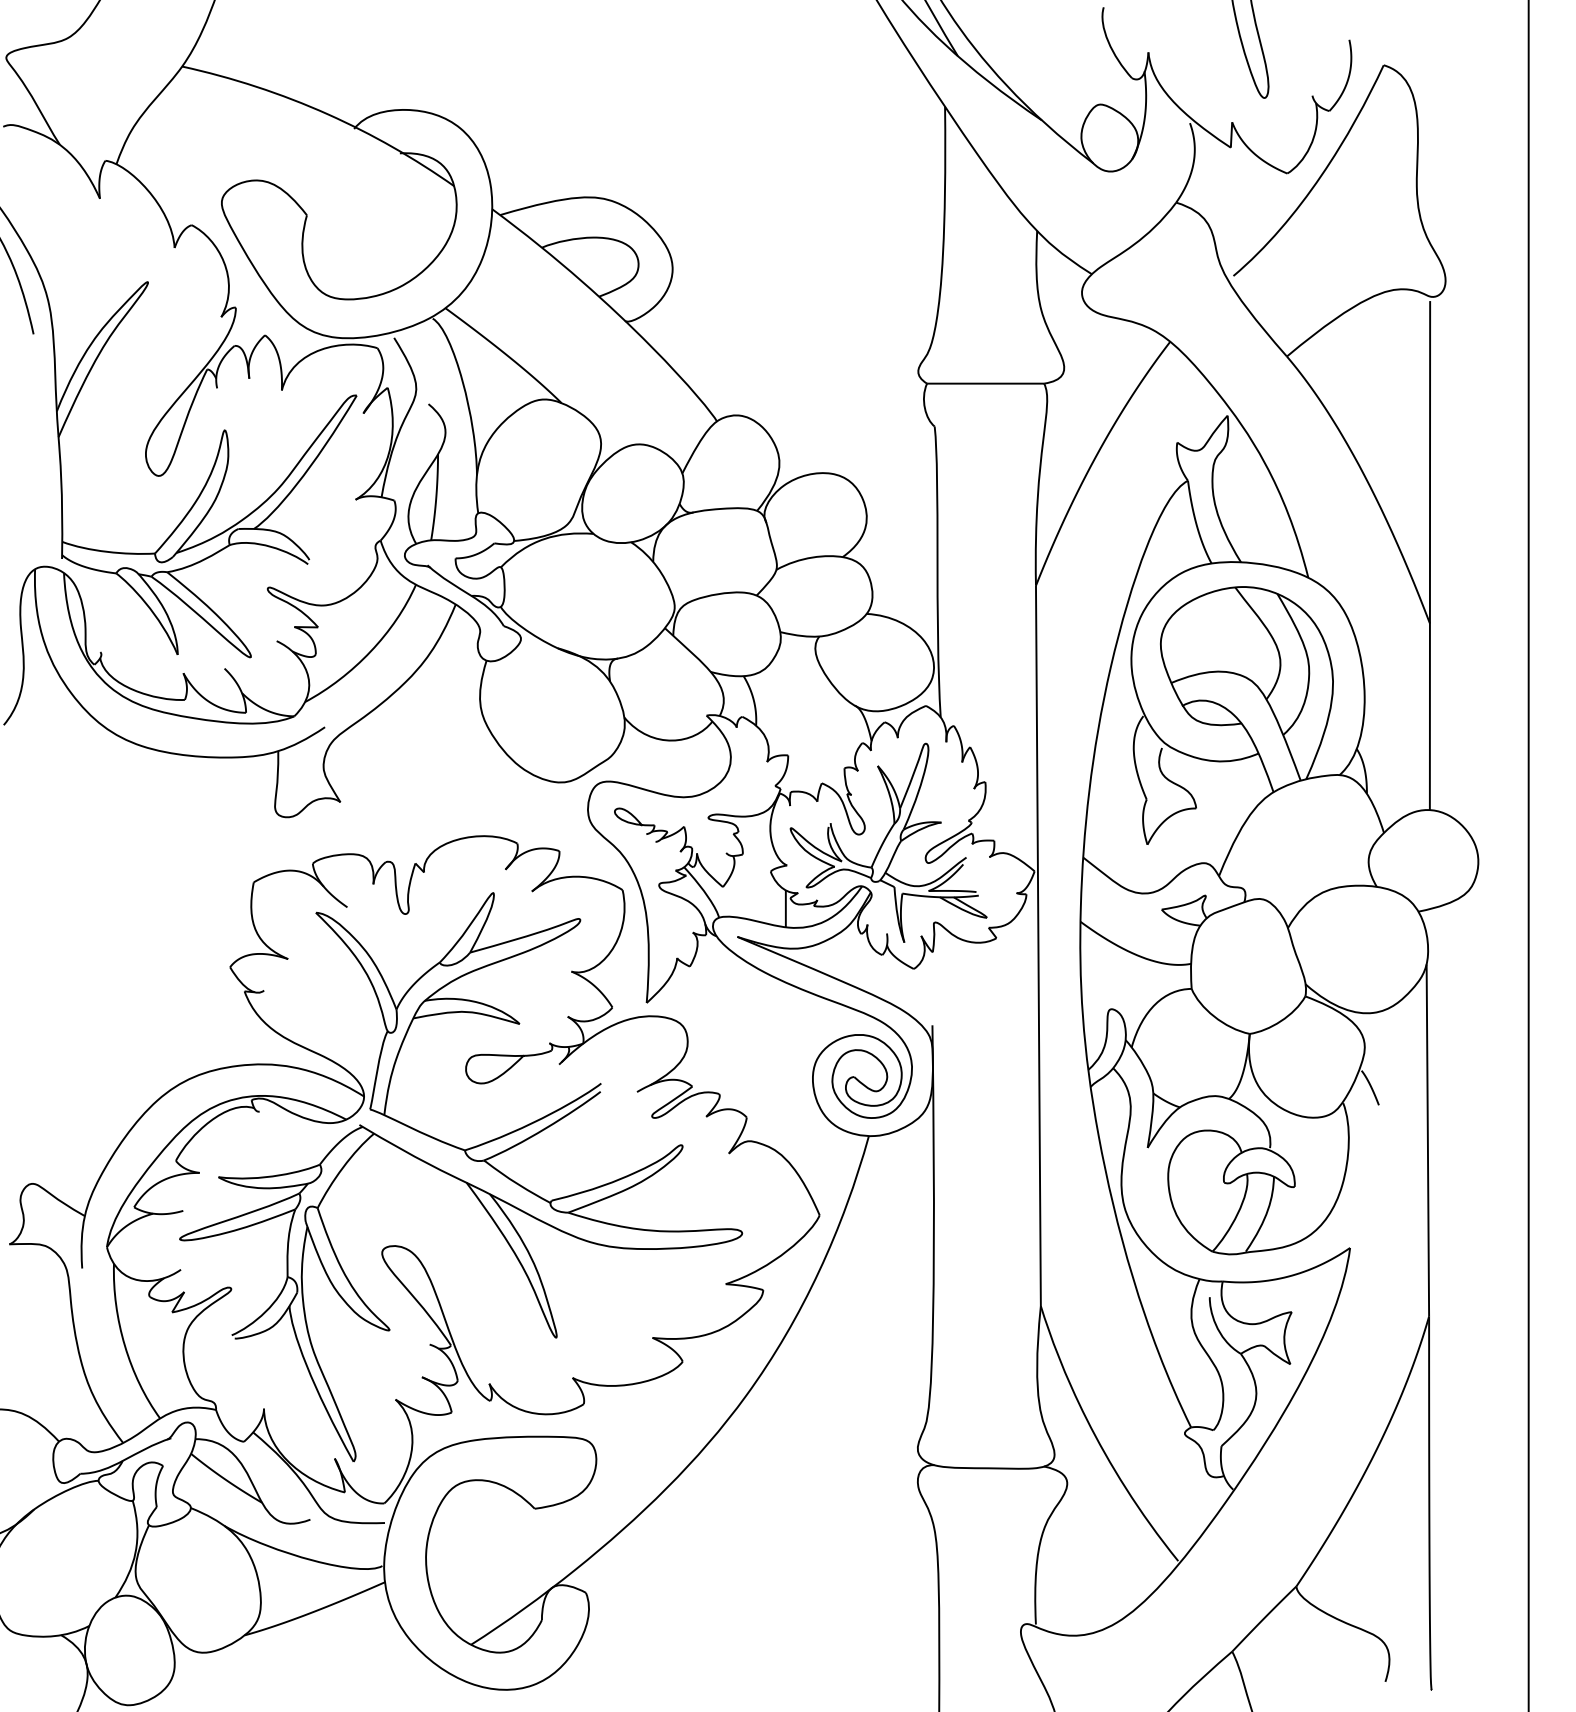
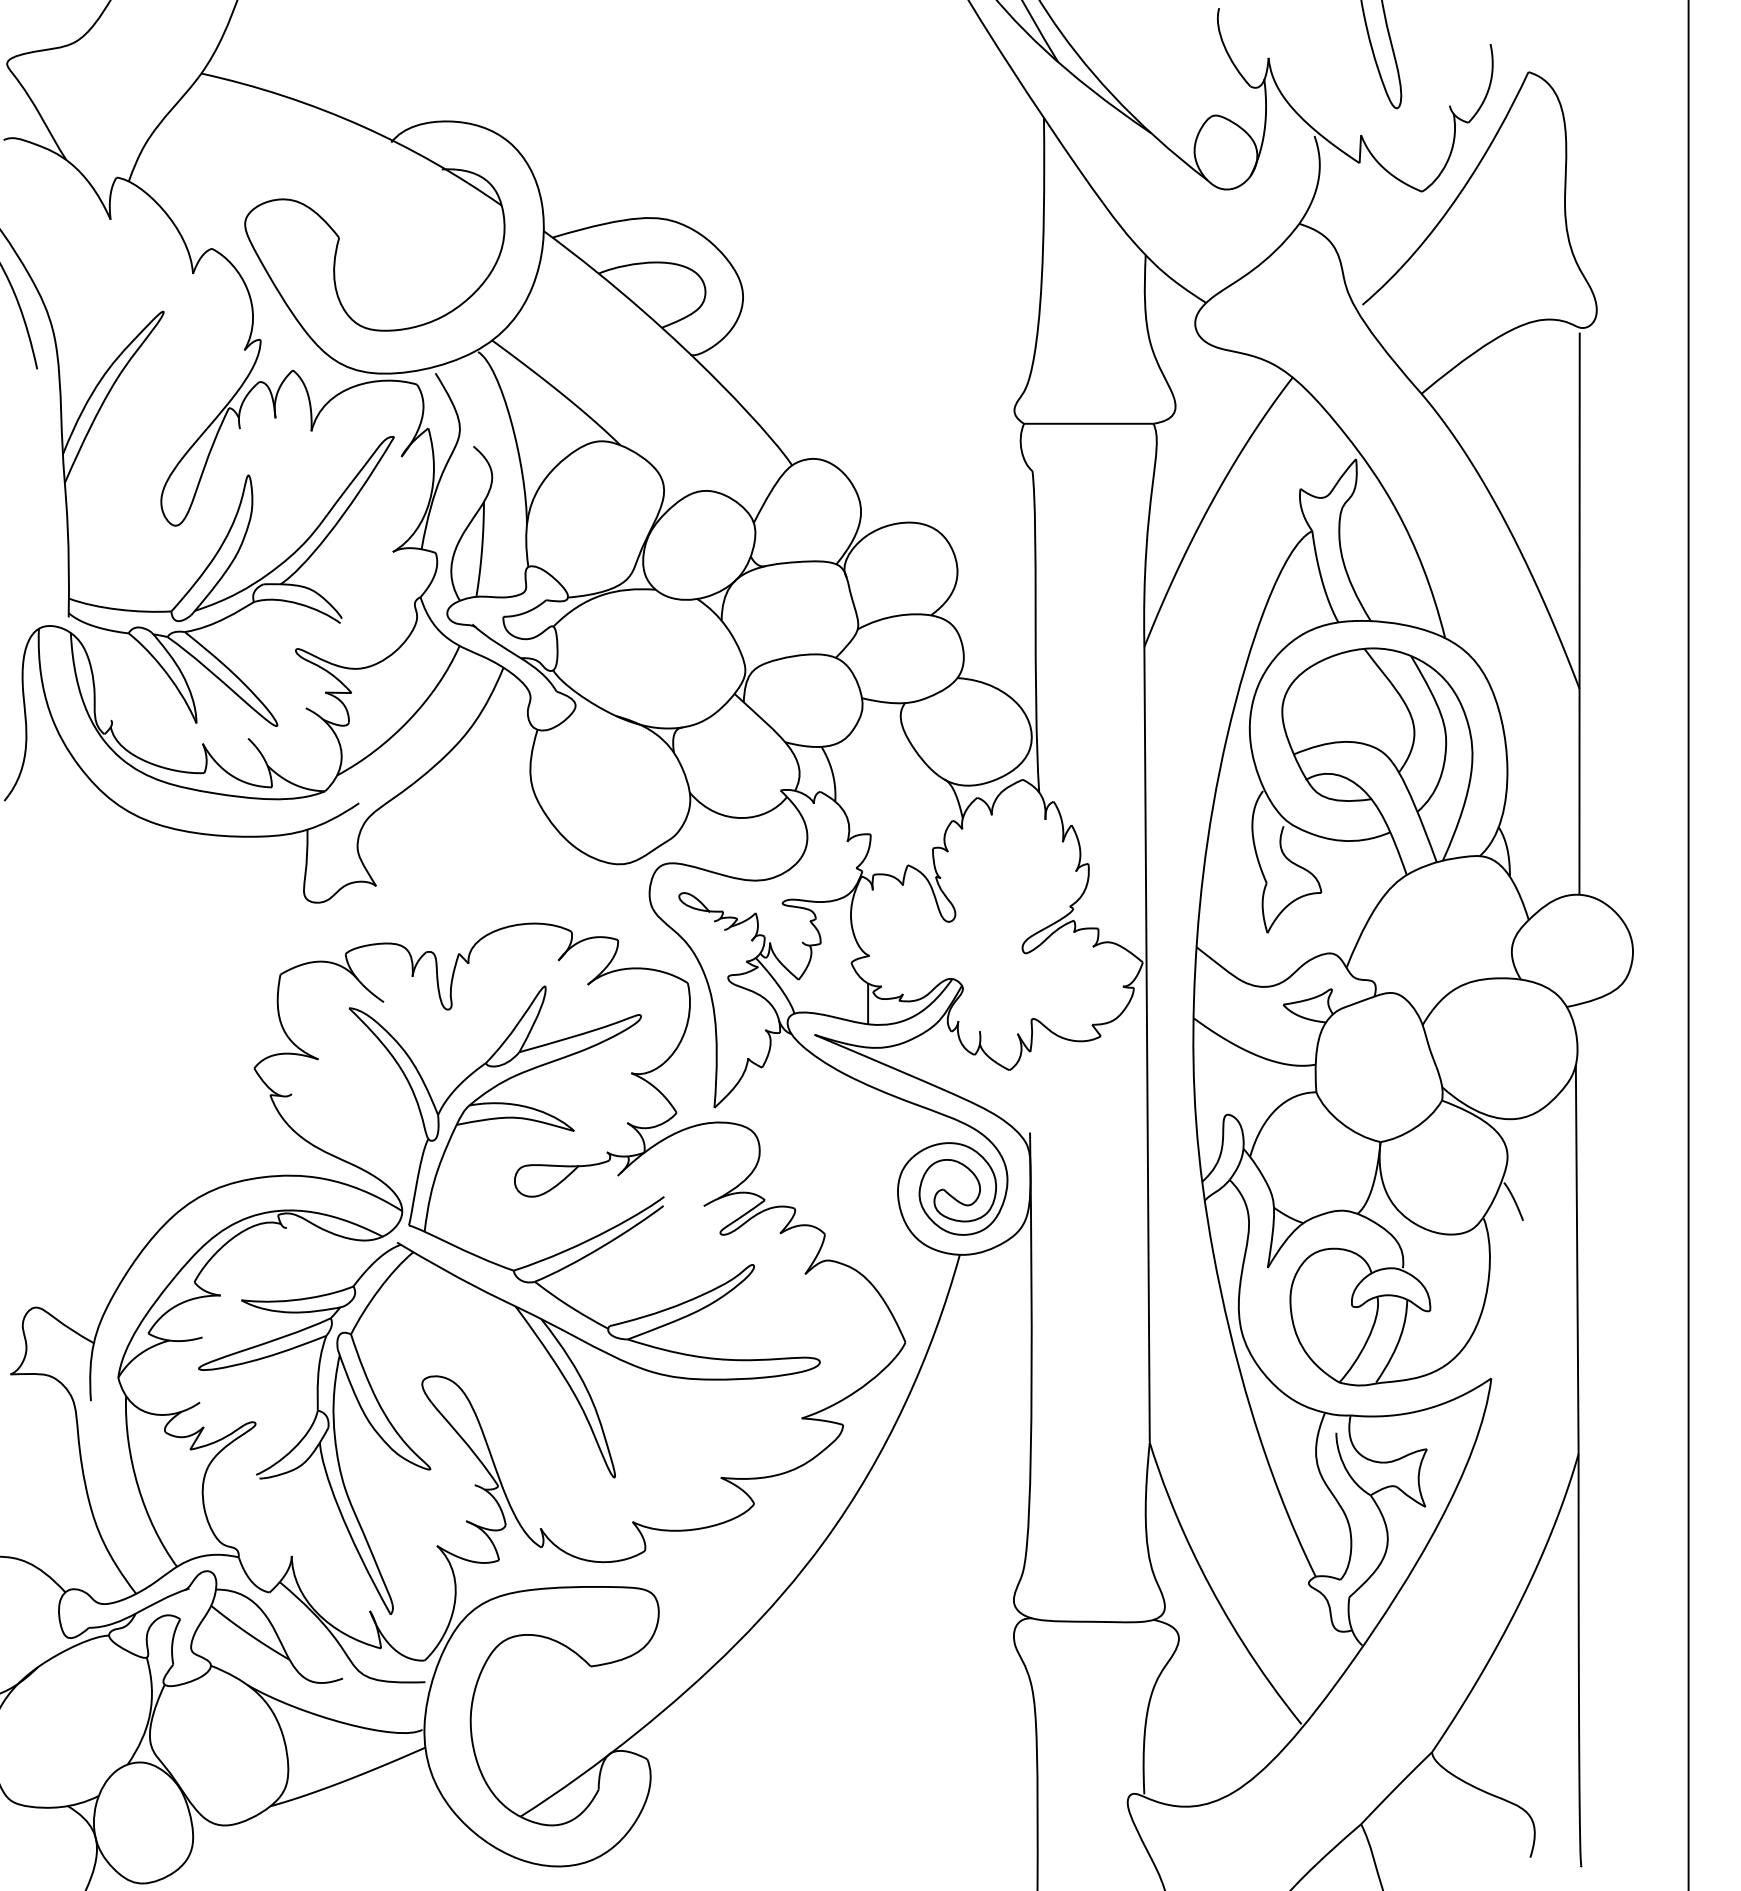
part: (888, 842) -> (981, 930), removed

